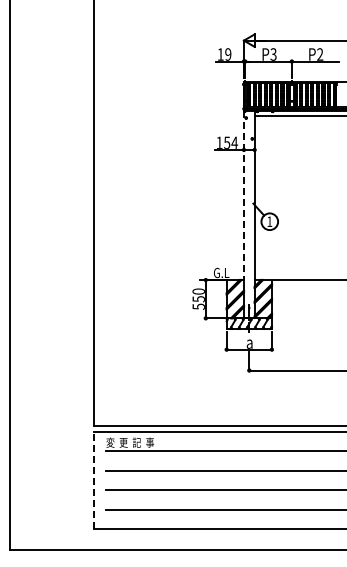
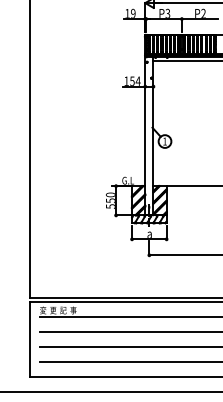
line: (243, 195) -> (144, 121), dashed -> solid
line: (93, 480) -> (30, 339), dashed -> solid

